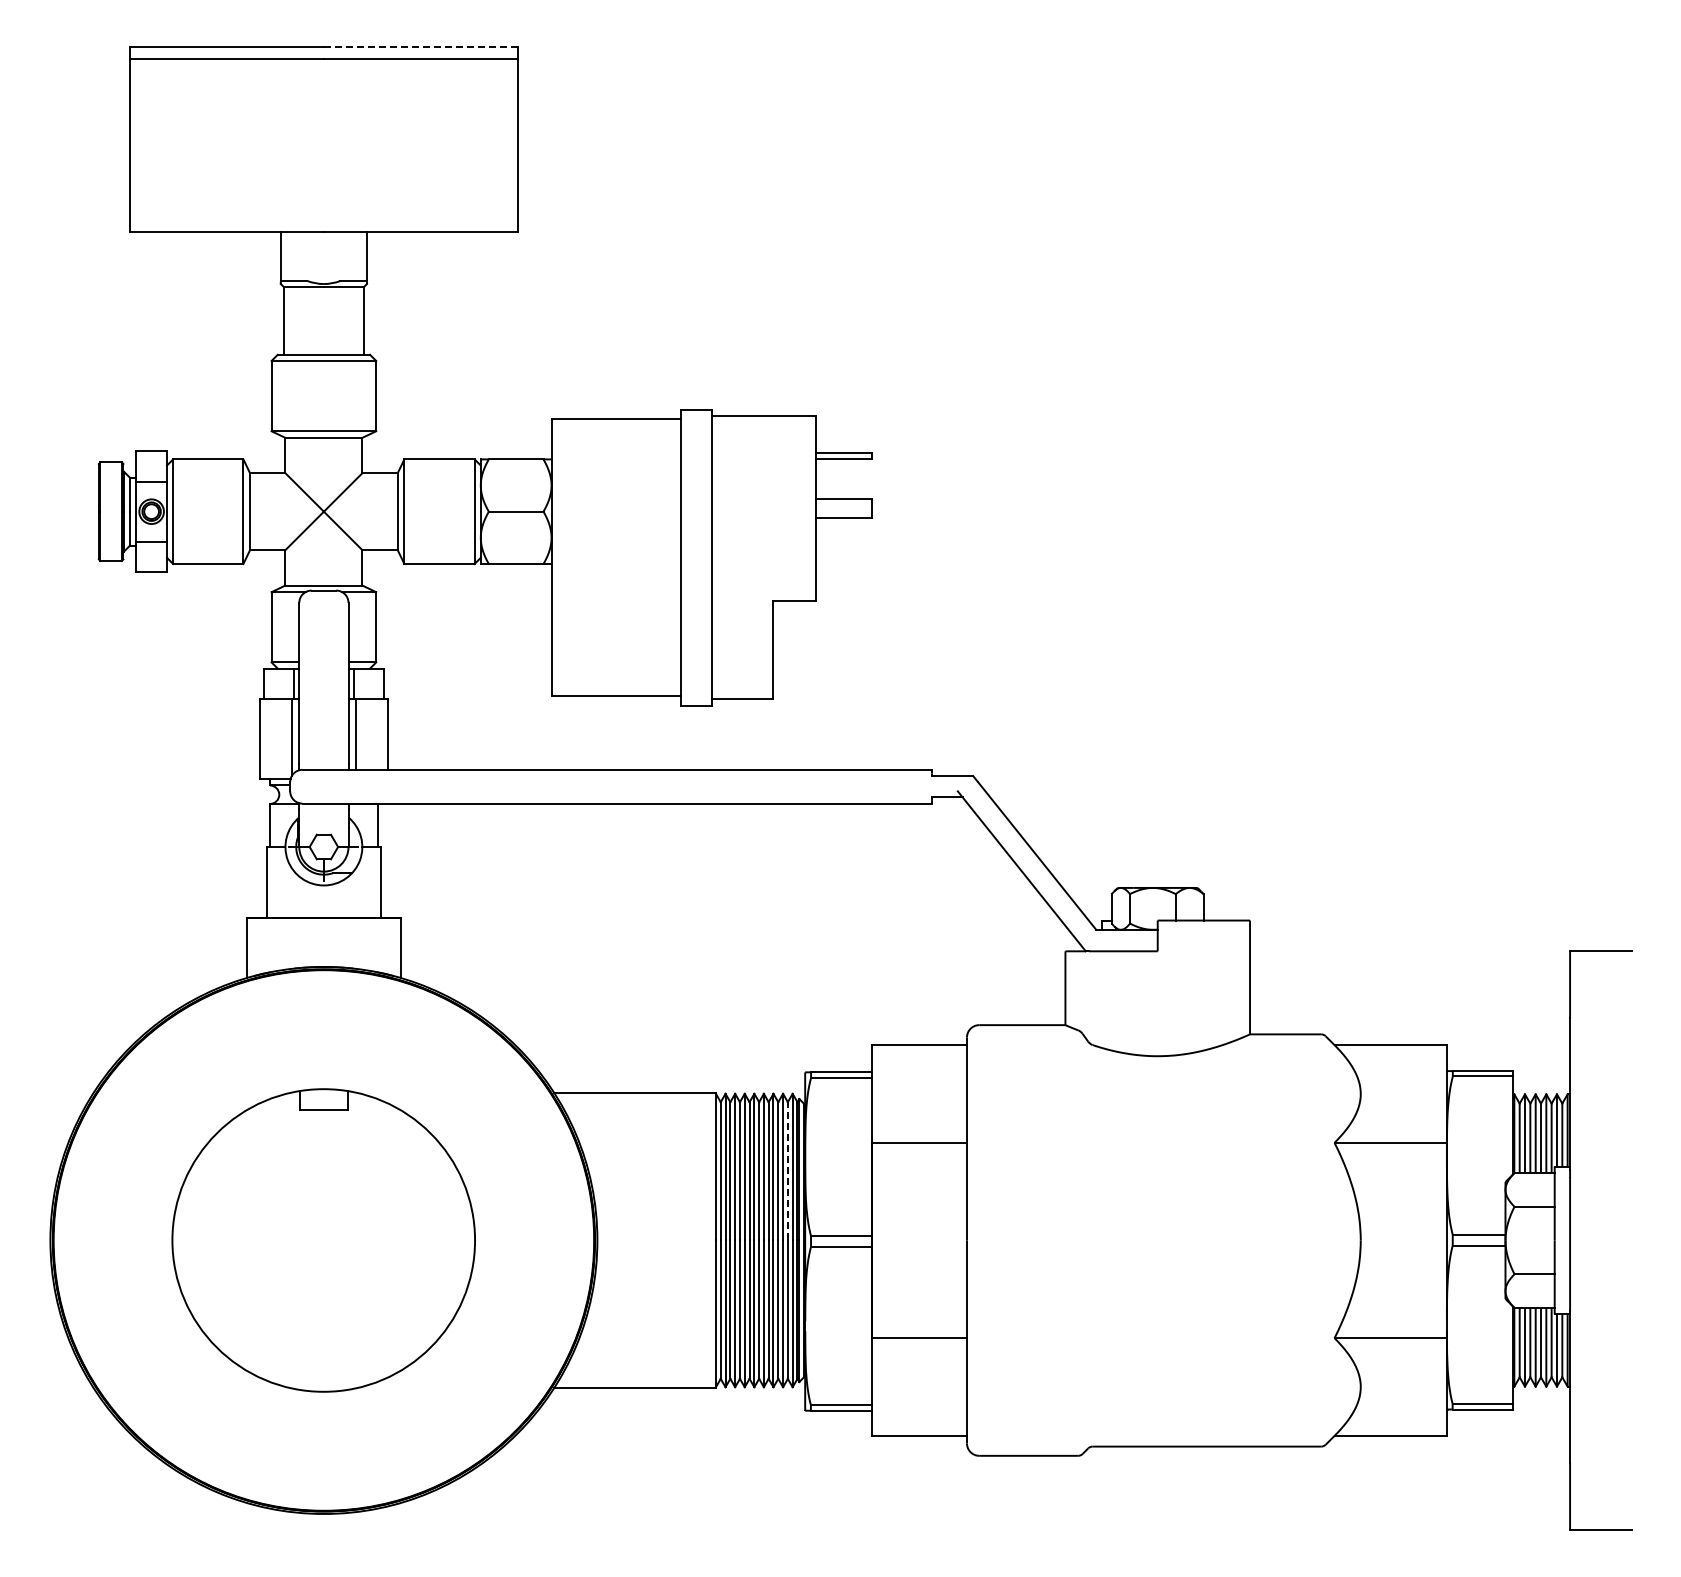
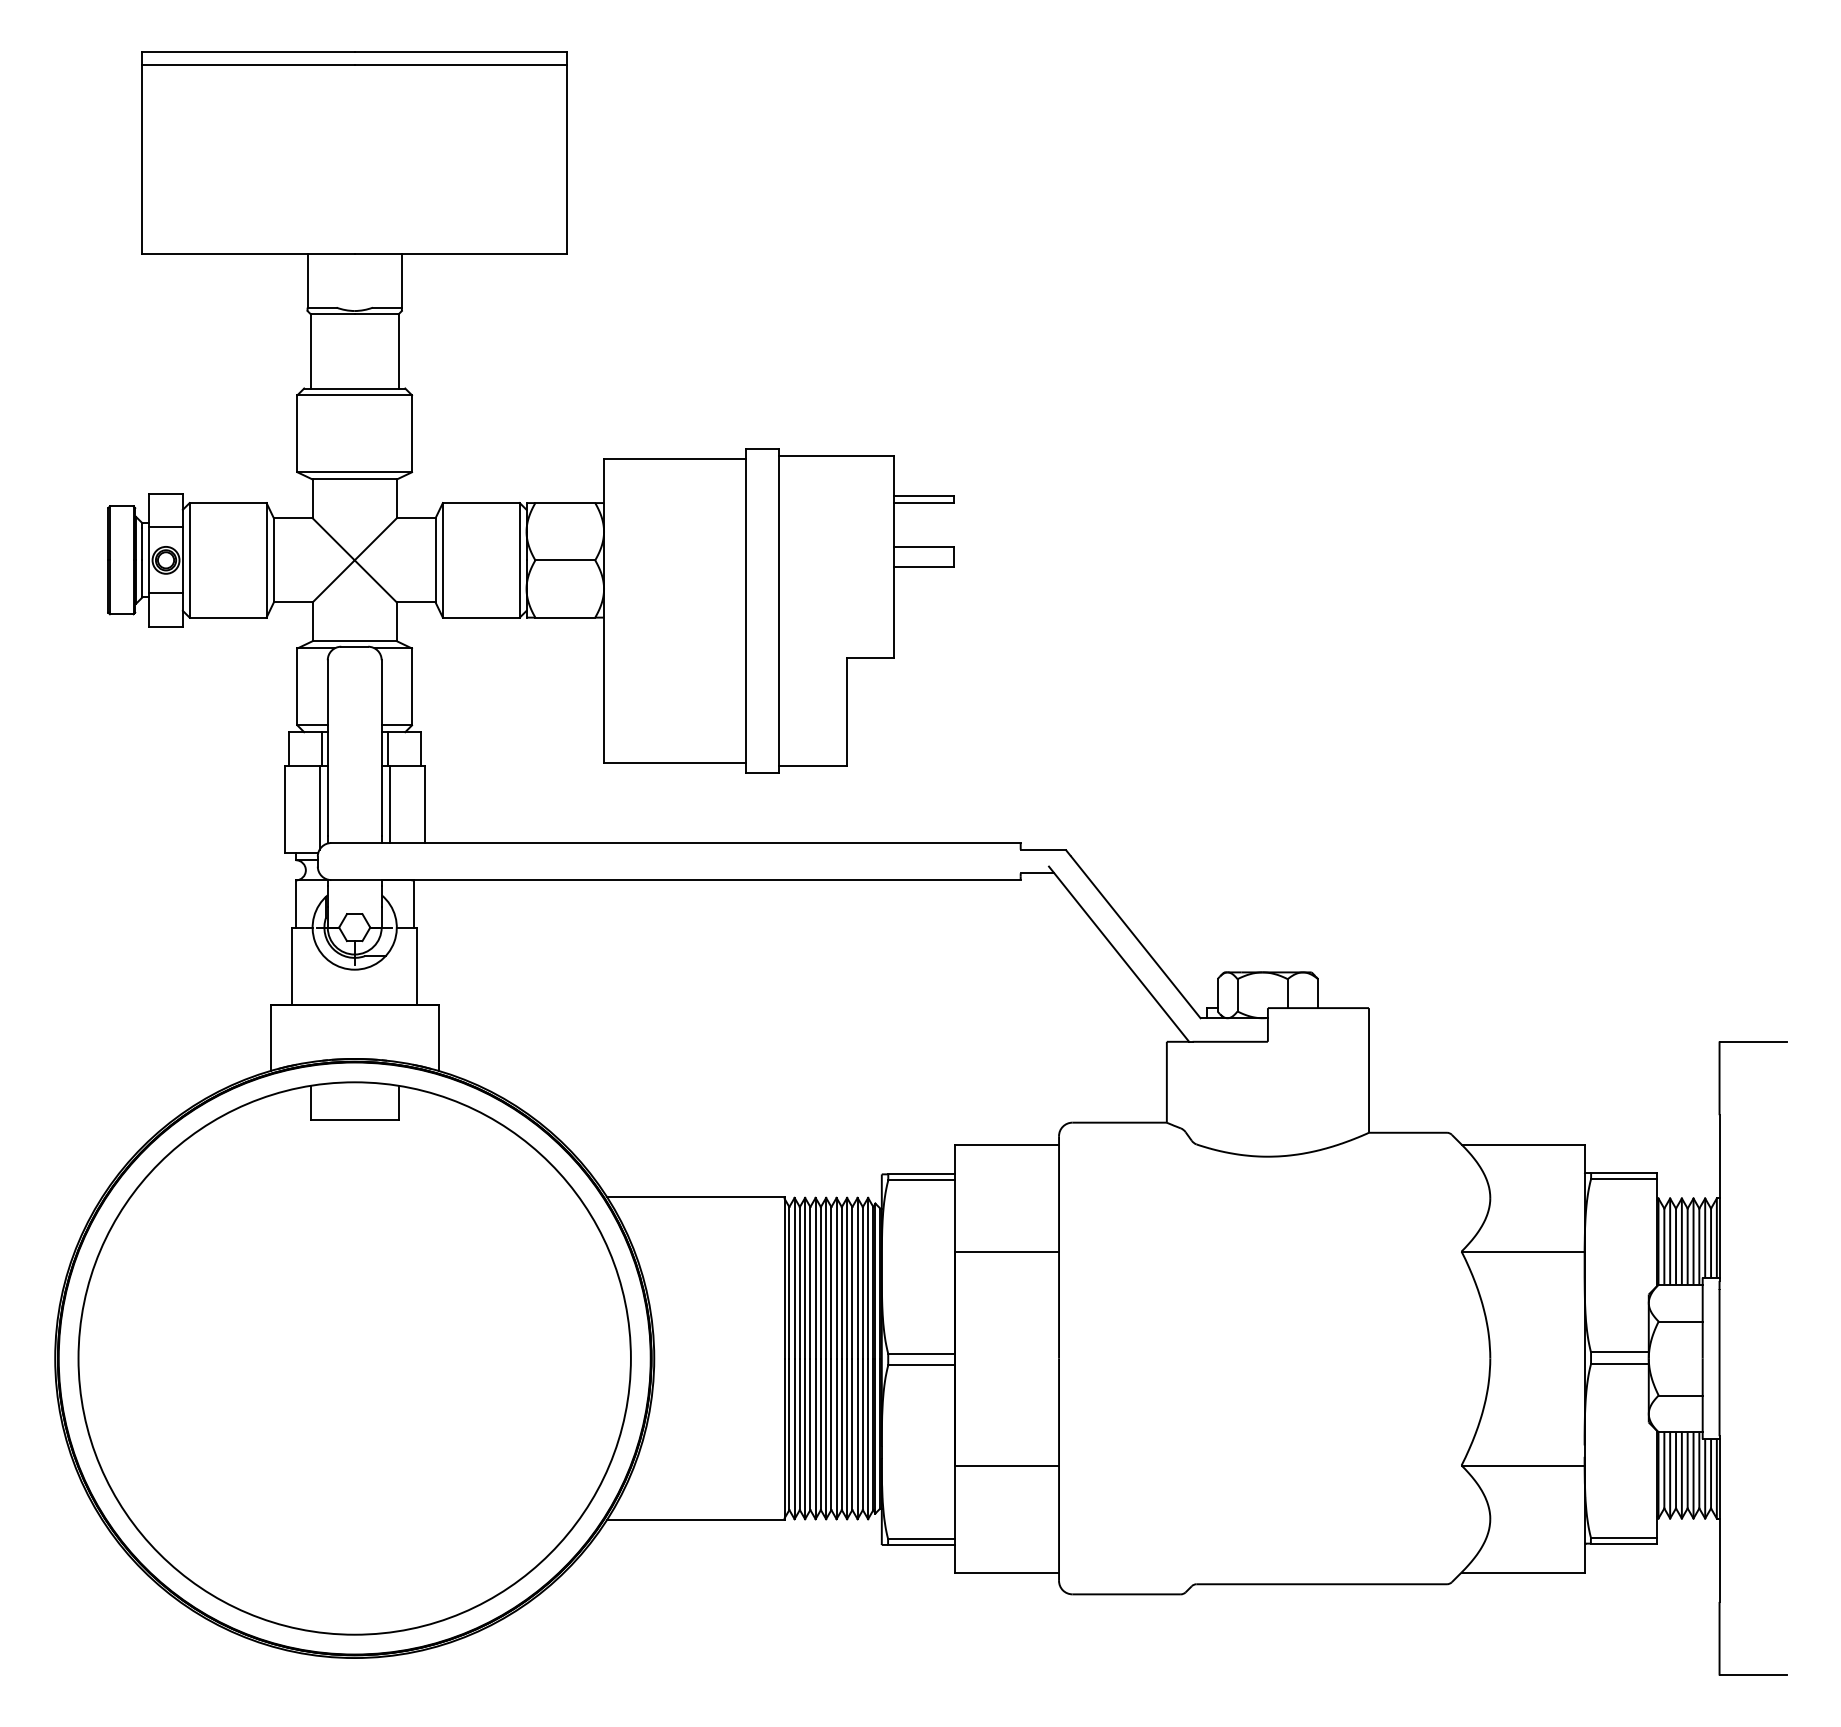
line: (420, 47) -> (460, 51), dashed -> solid
line: (787, 1170) -> (862, 1281), dashed -> solid
part: (323, 1240) -> (354, 1358), size x1.67

